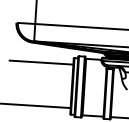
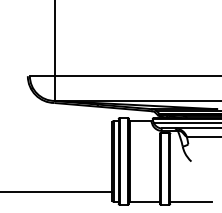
line: (41, 62) -> (66, 130), removed

